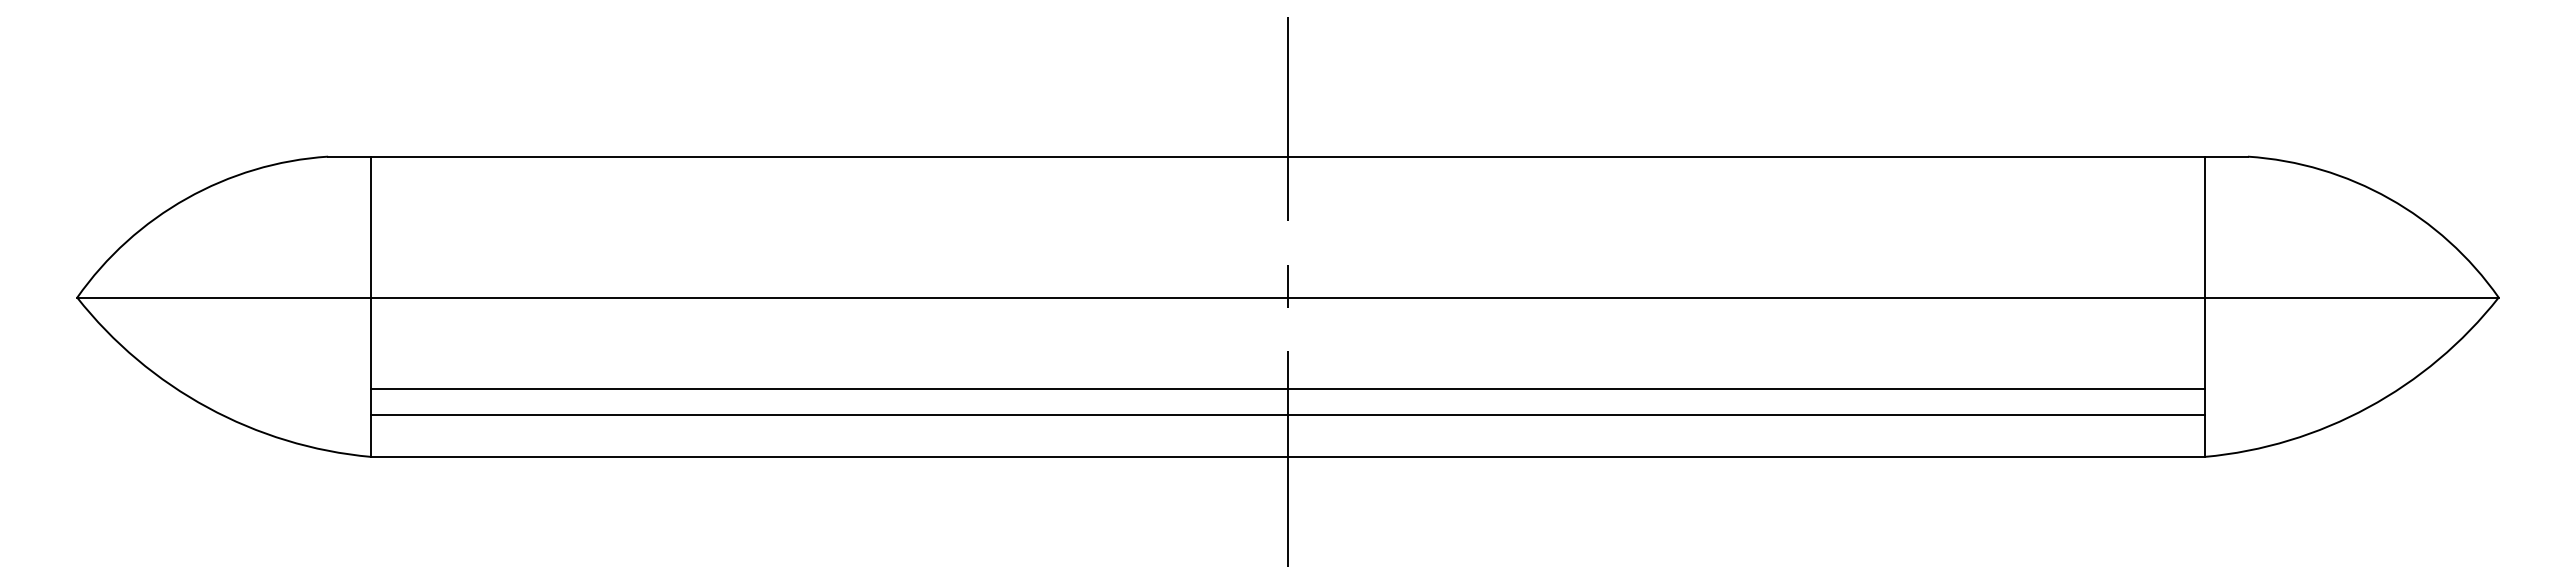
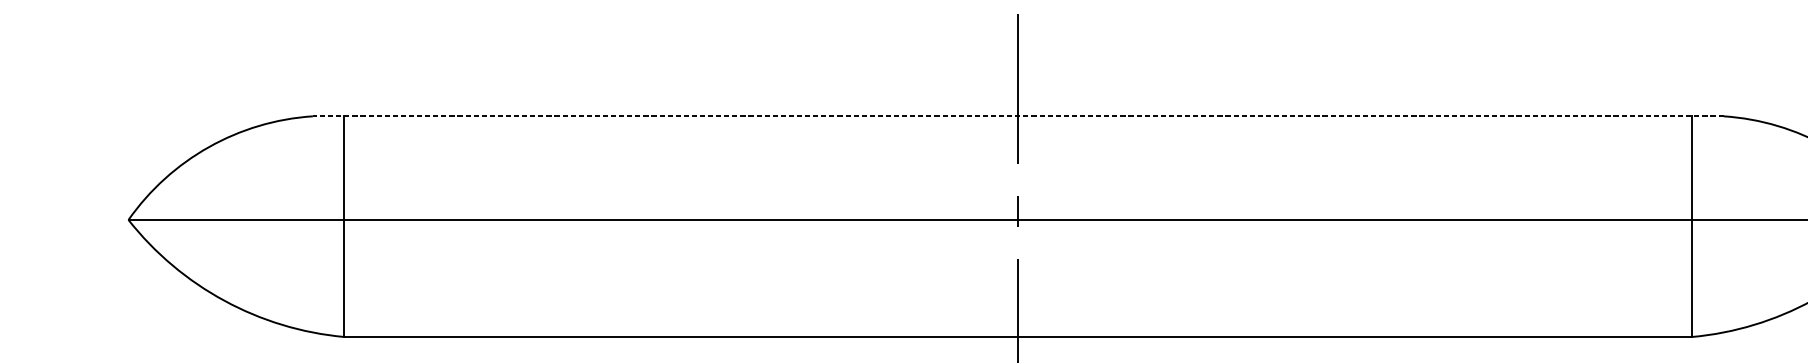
line: (1288, 156) -> (1018, 116), solid -> dashed
line: (1287, 389) -> (1017, 287), removed
line: (1287, 414) -> (1017, 305), removed

